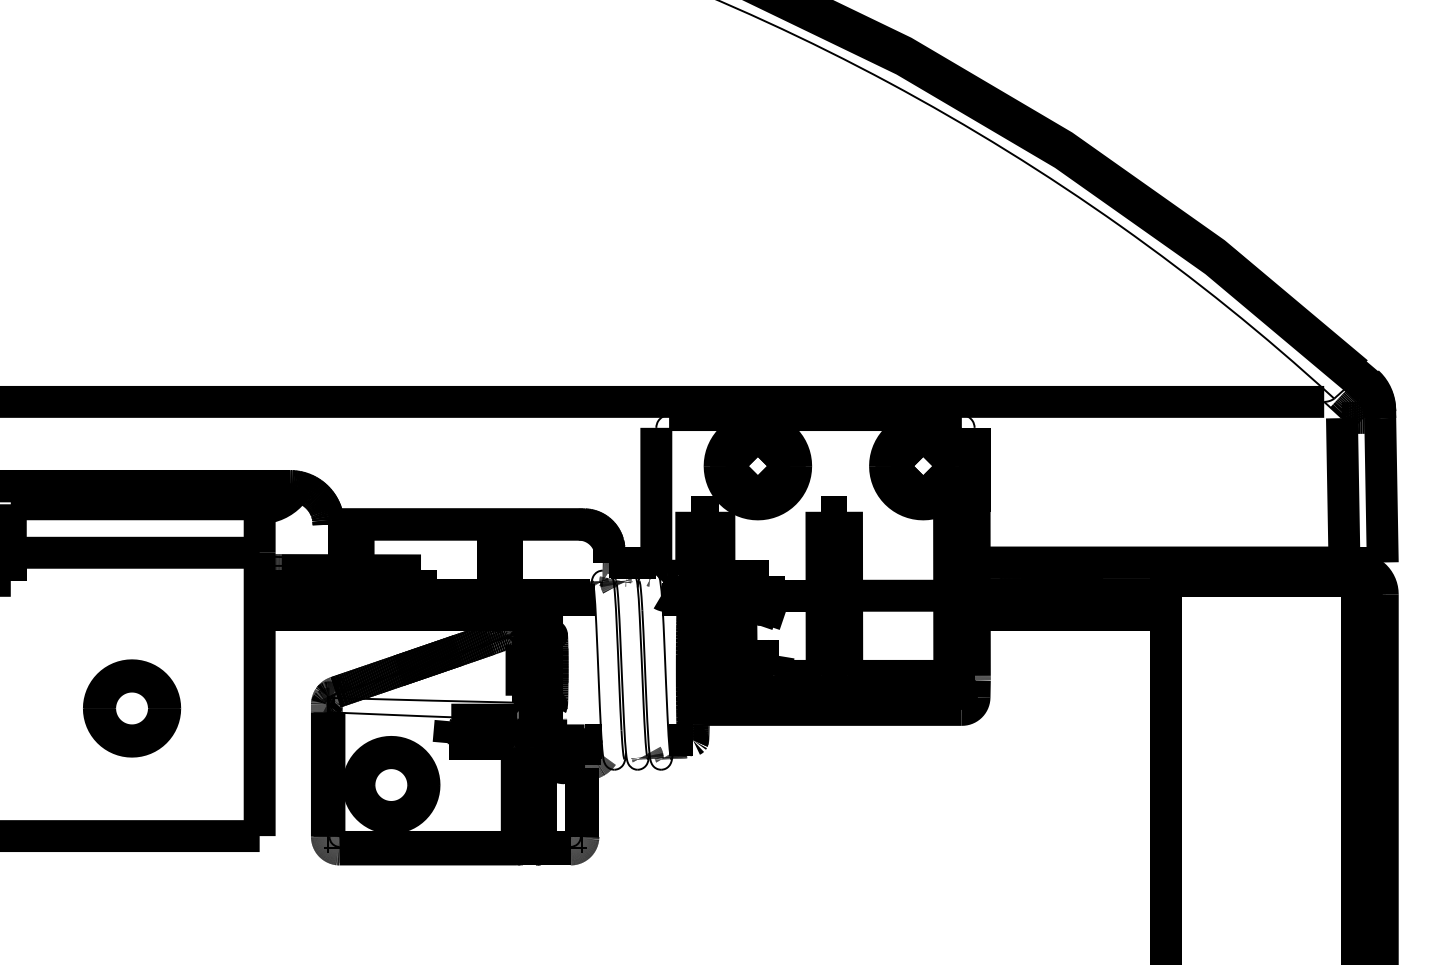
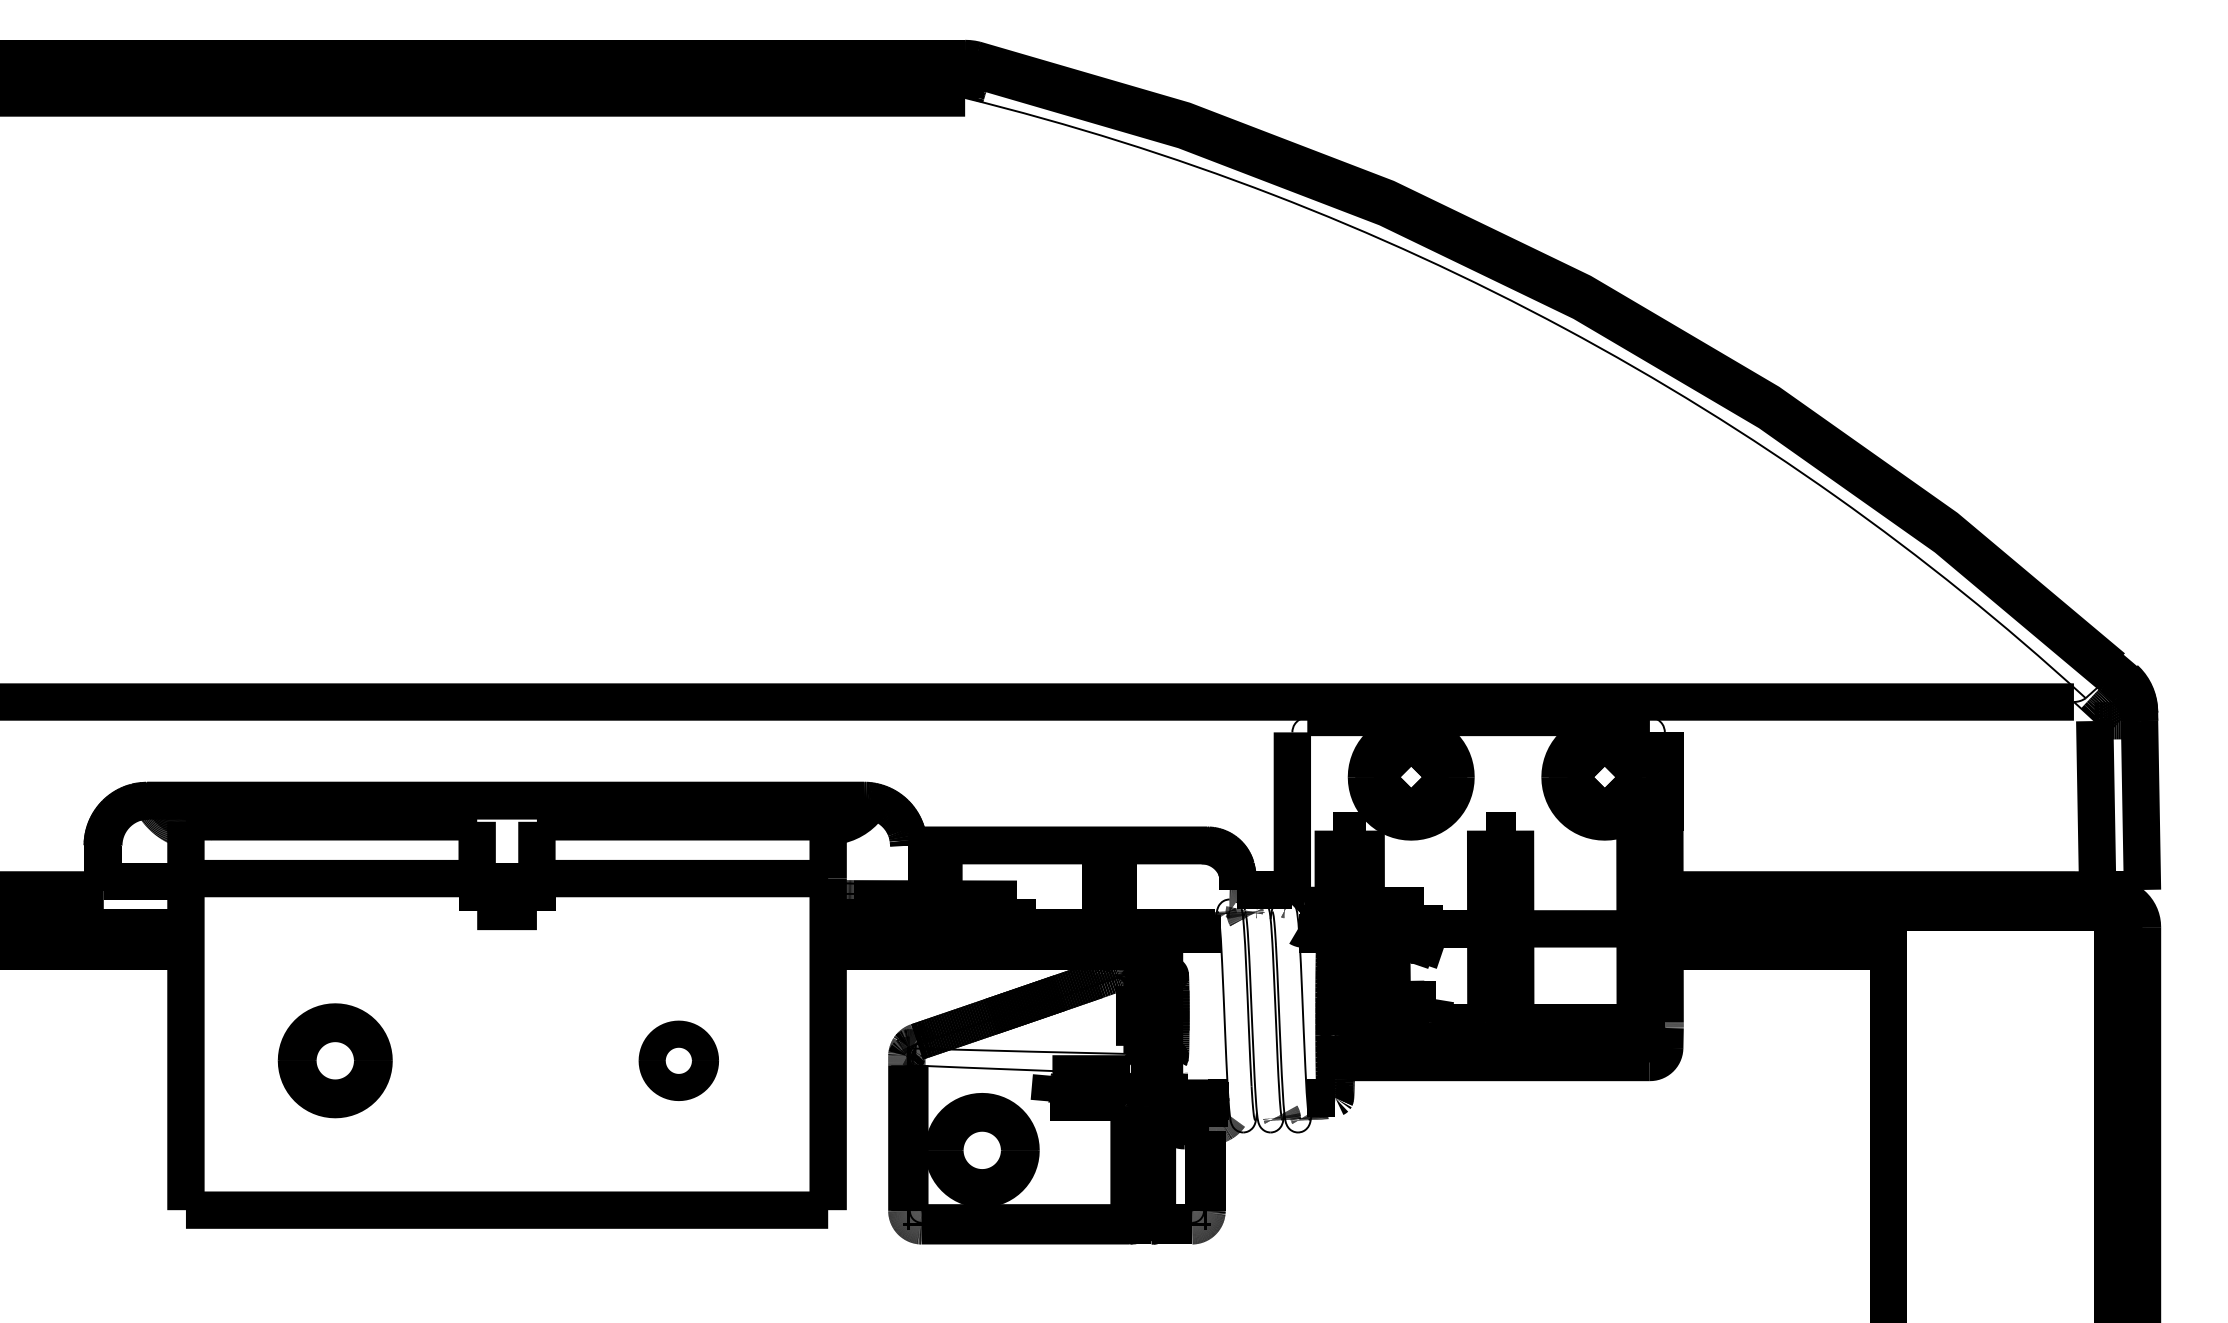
part: (131, 708) -> (678, 1060), size x0.7

